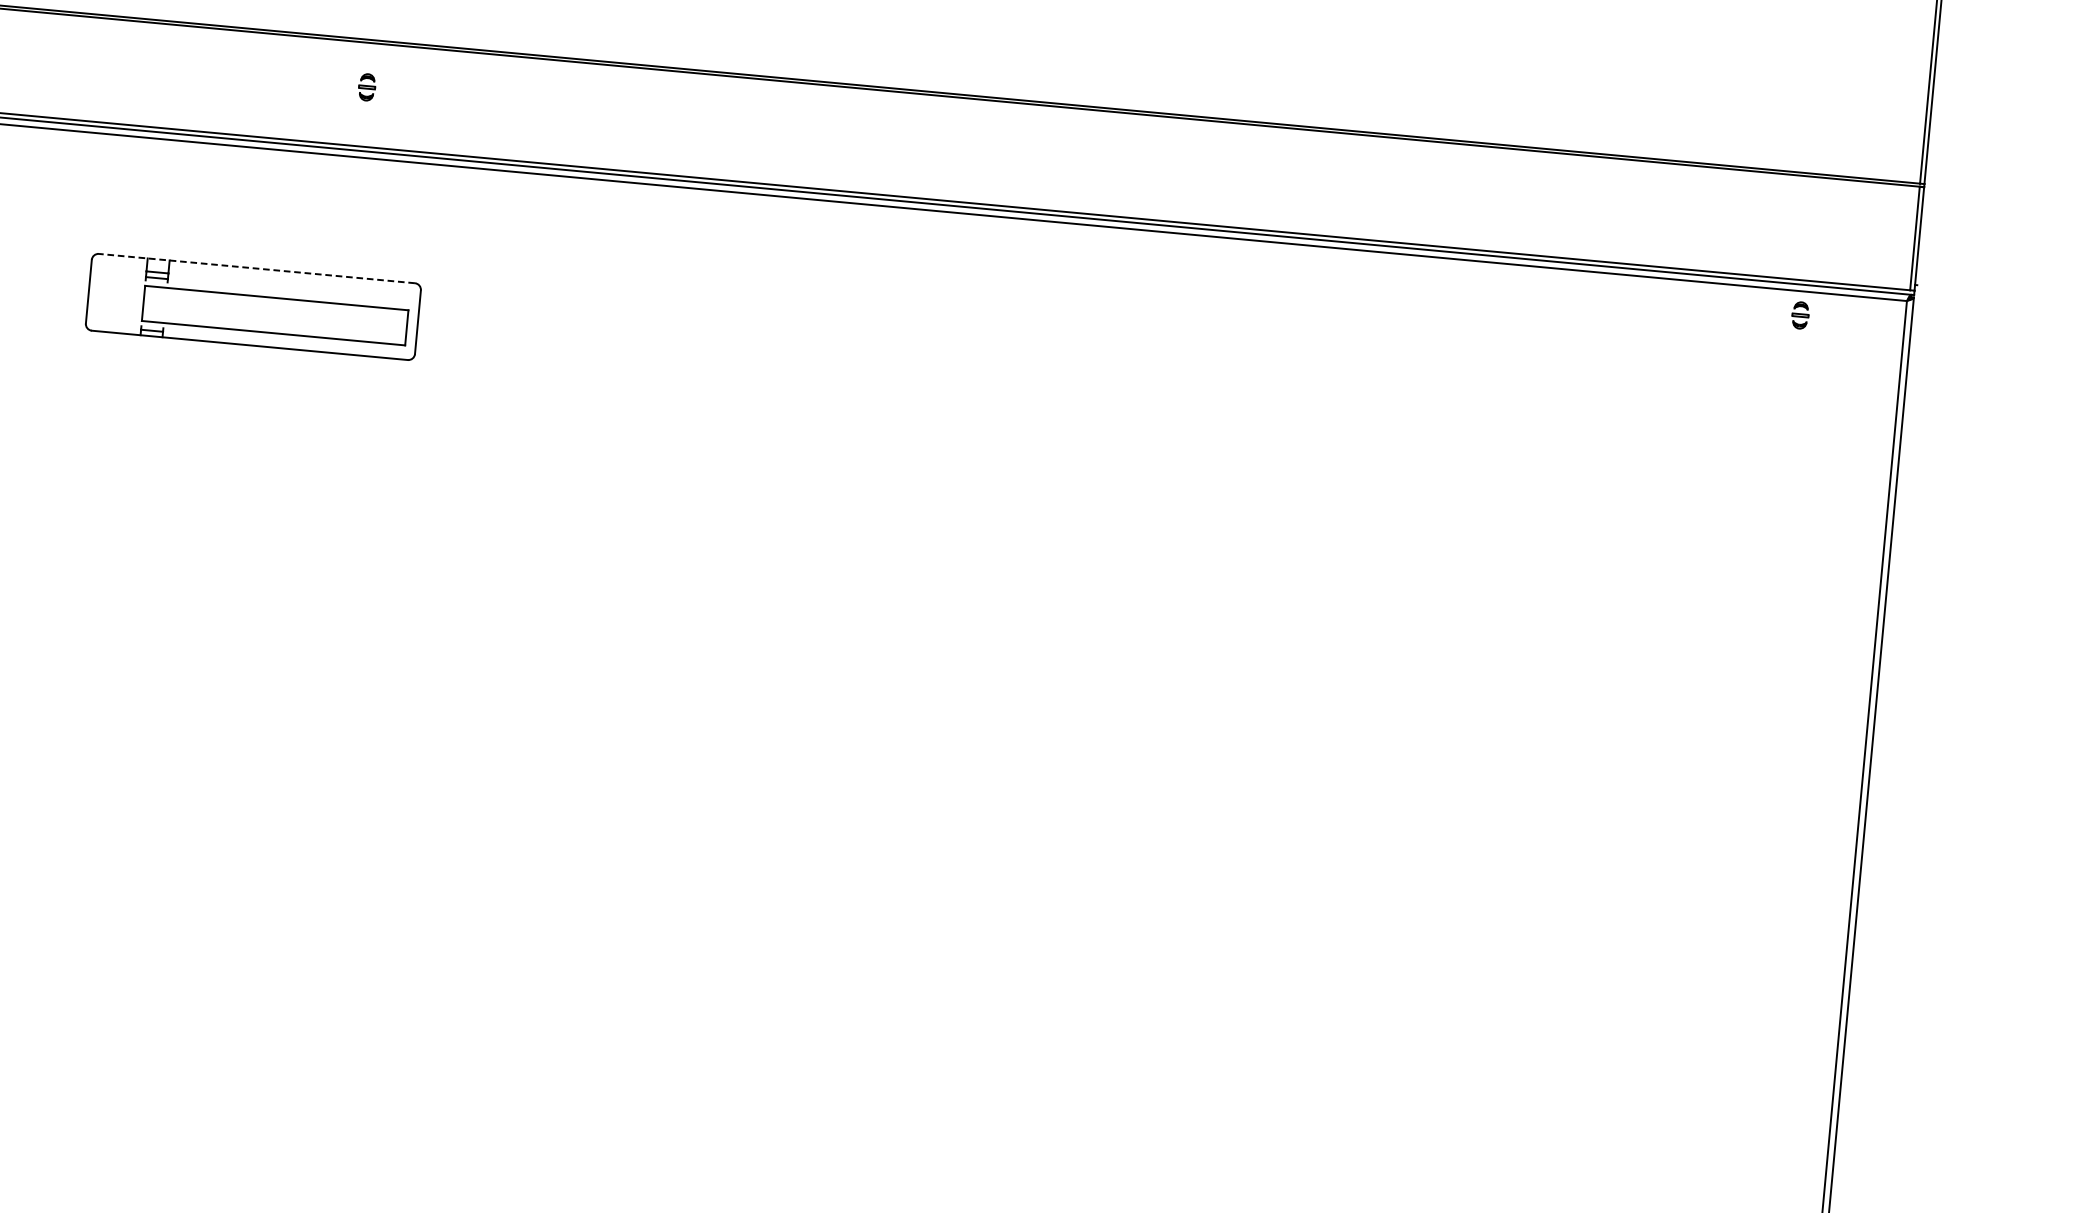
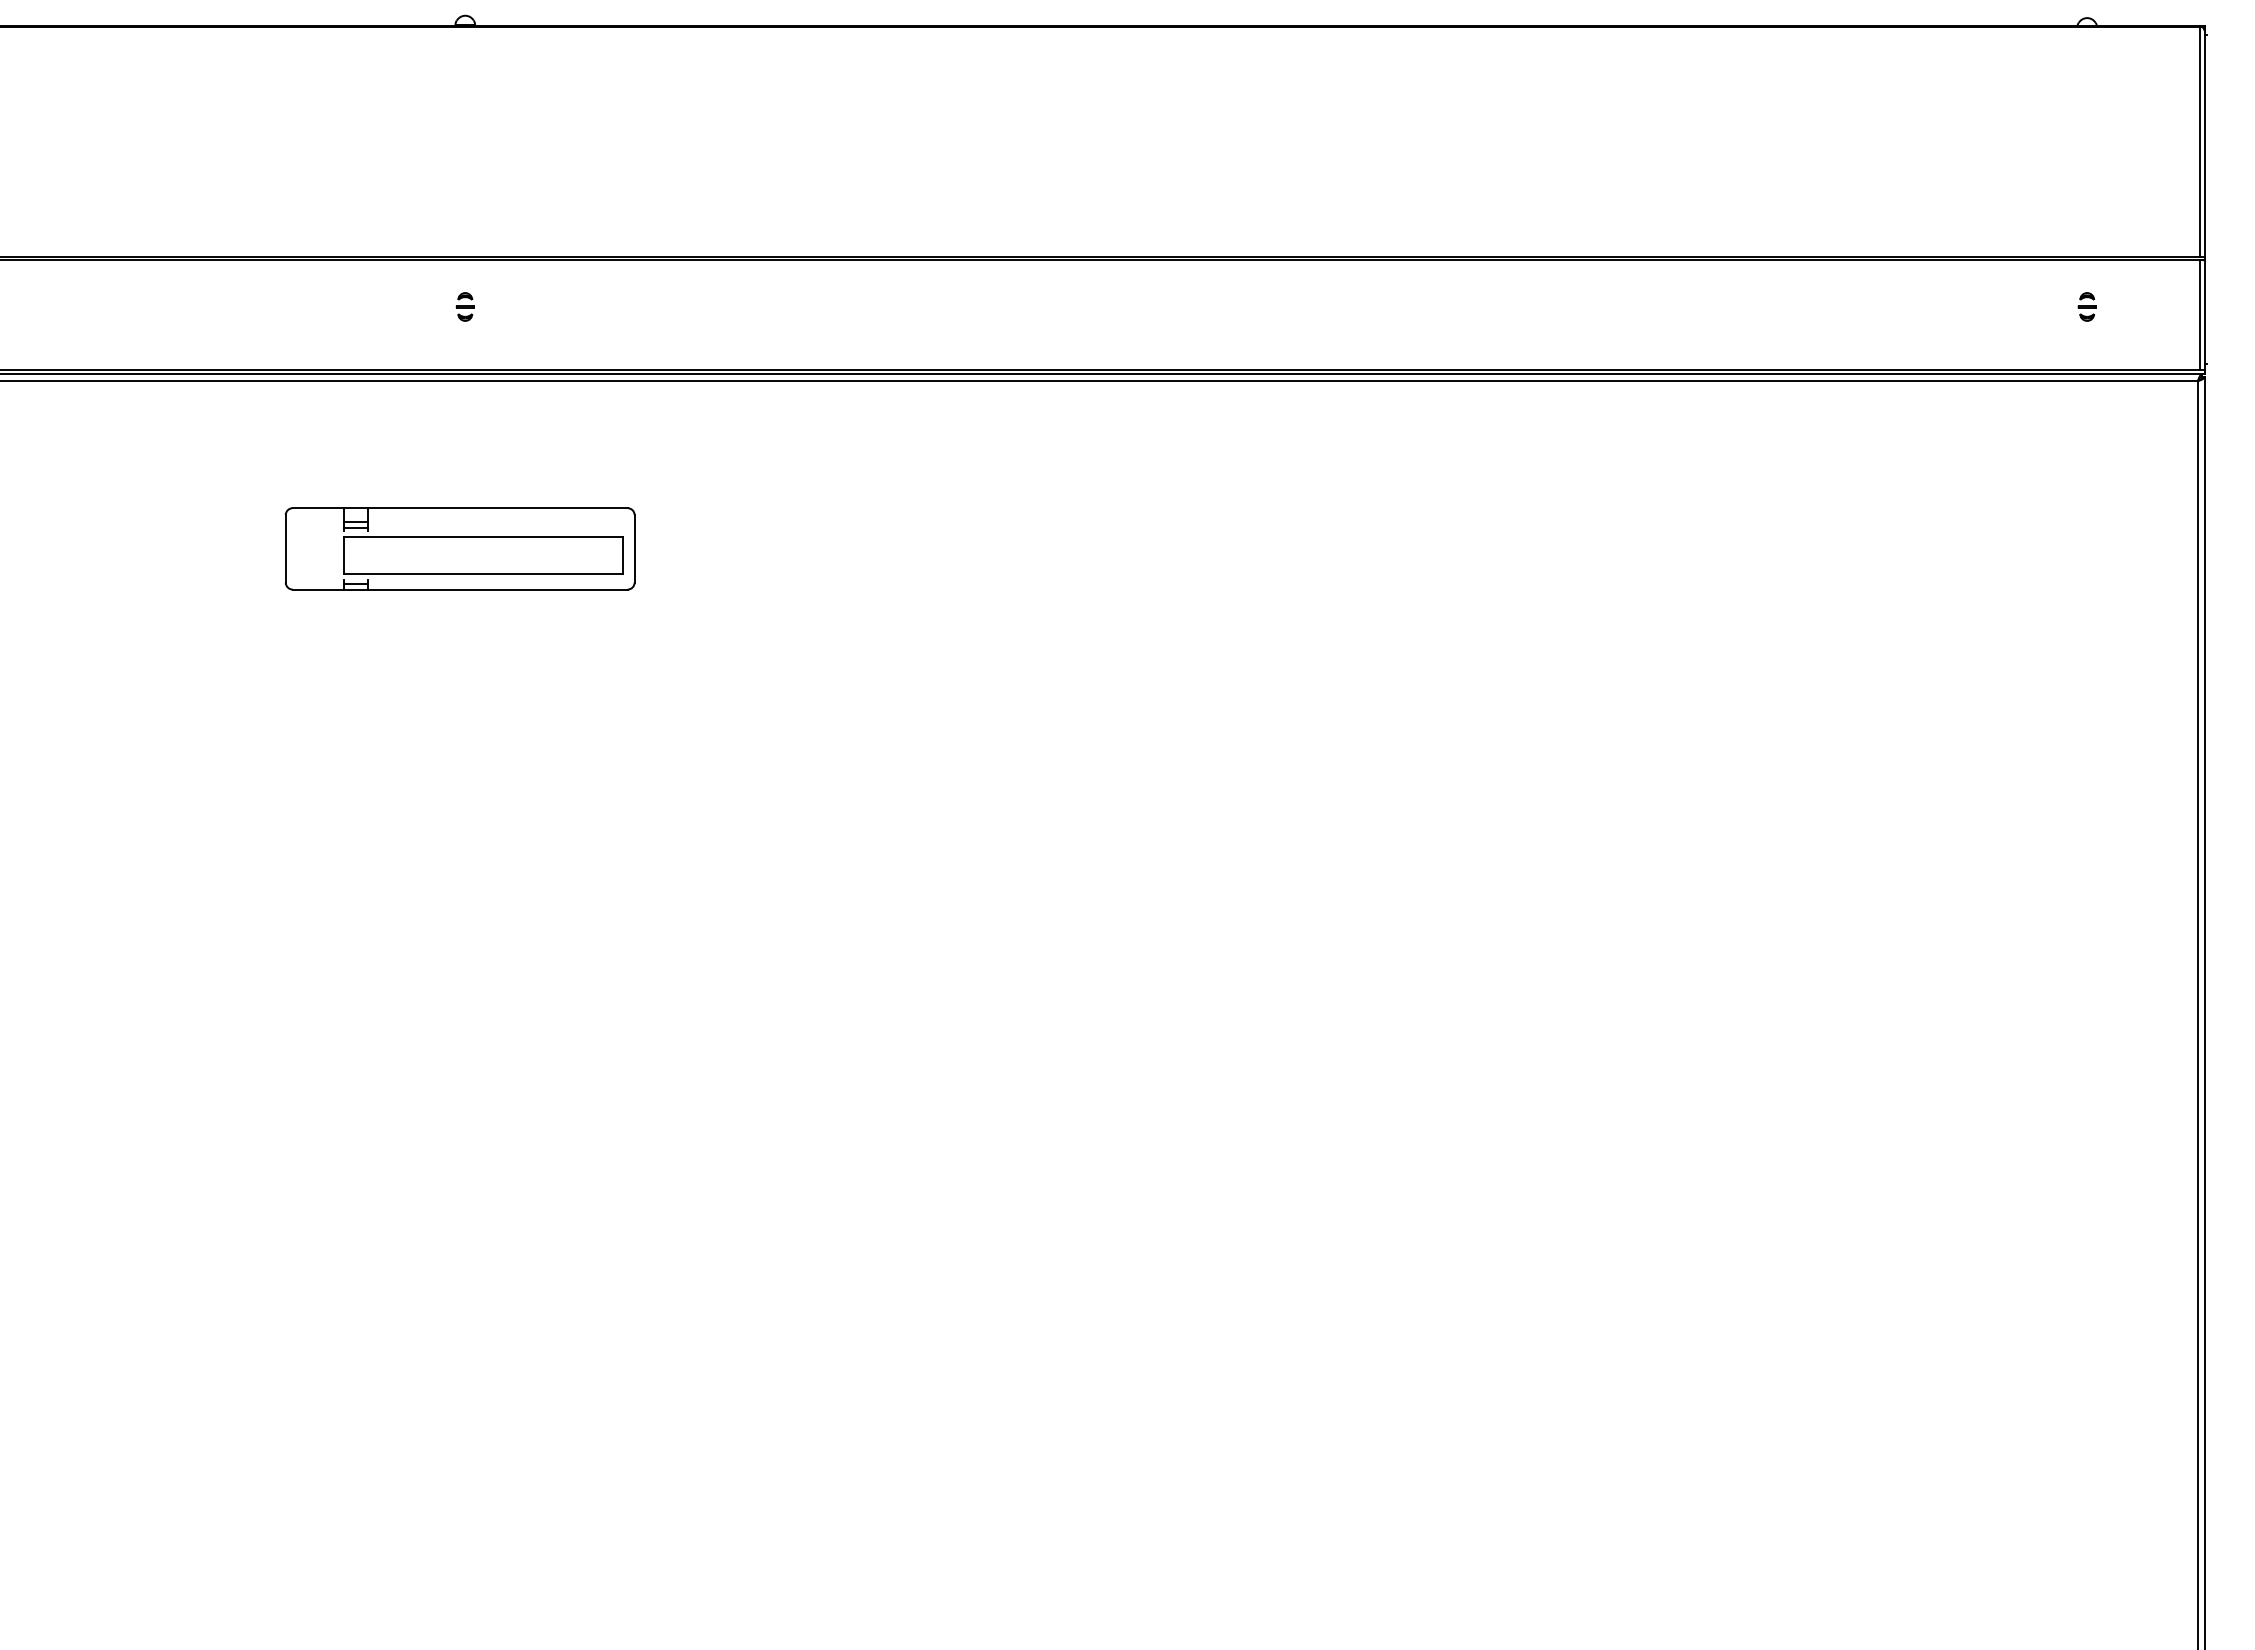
part: (366, 86) -> (464, 306), moved
line: (256, 268) -> (459, 508), dashed -> solid
part: (1799, 314) -> (2086, 306), moved

